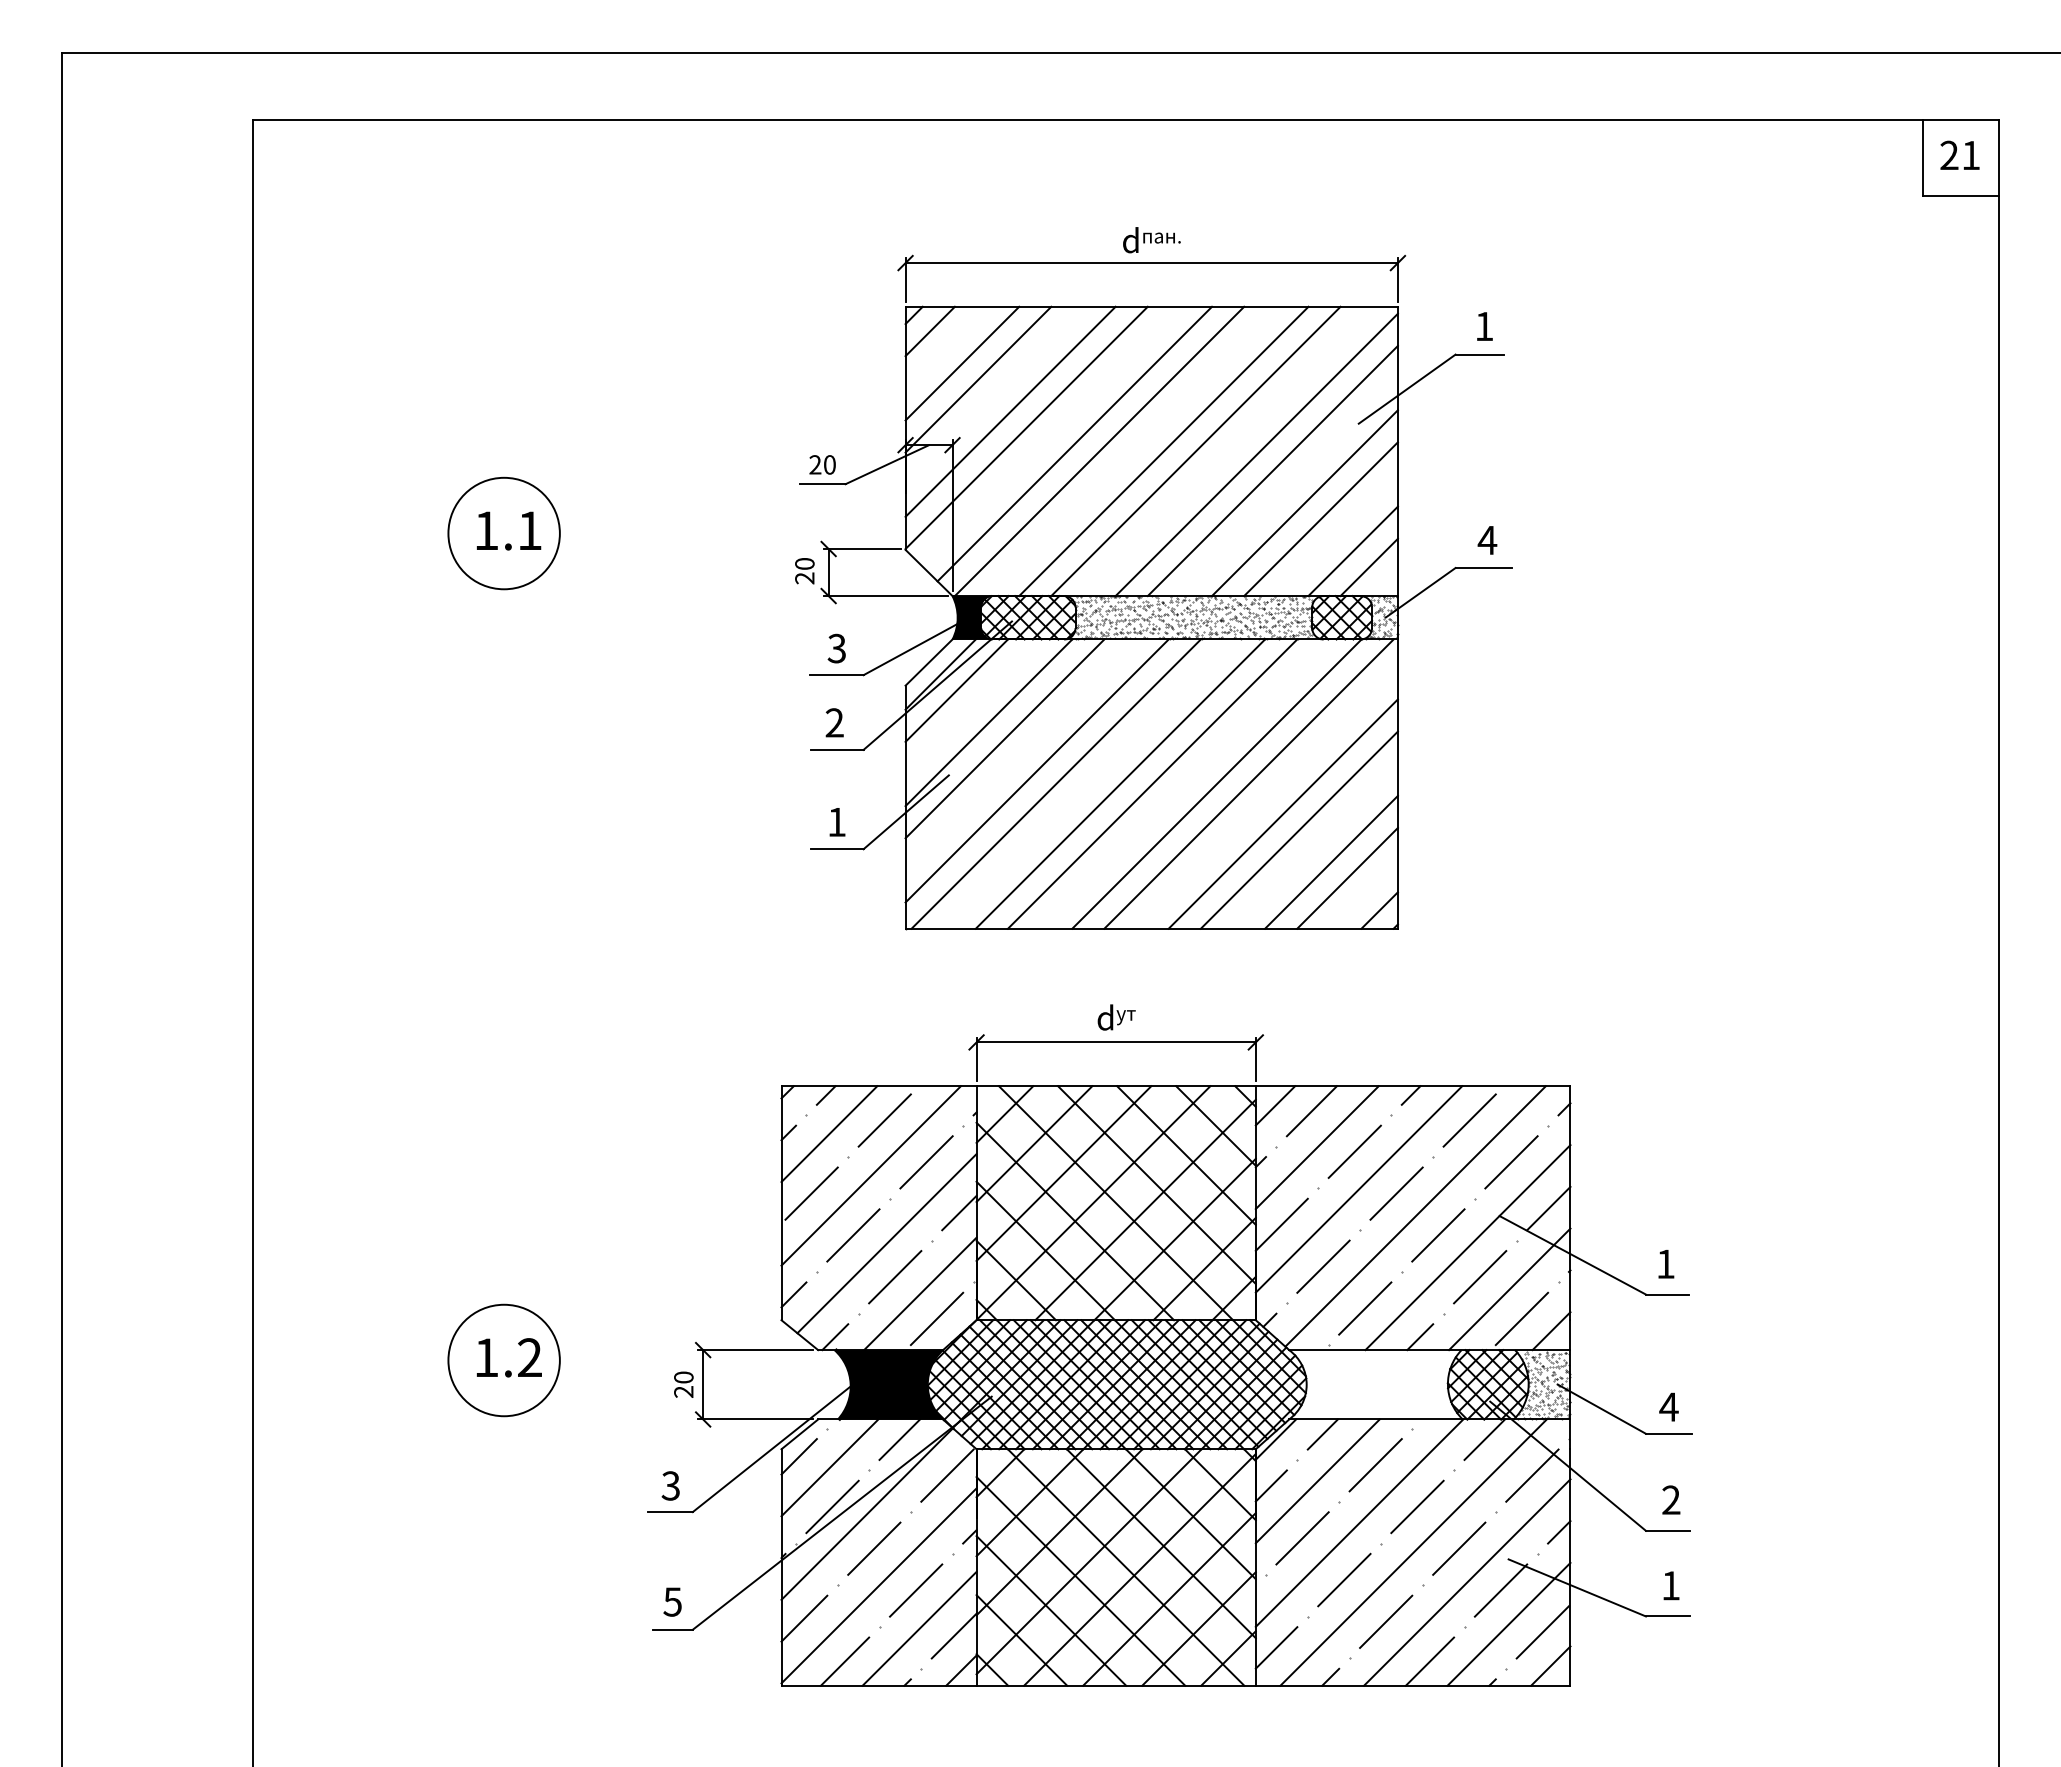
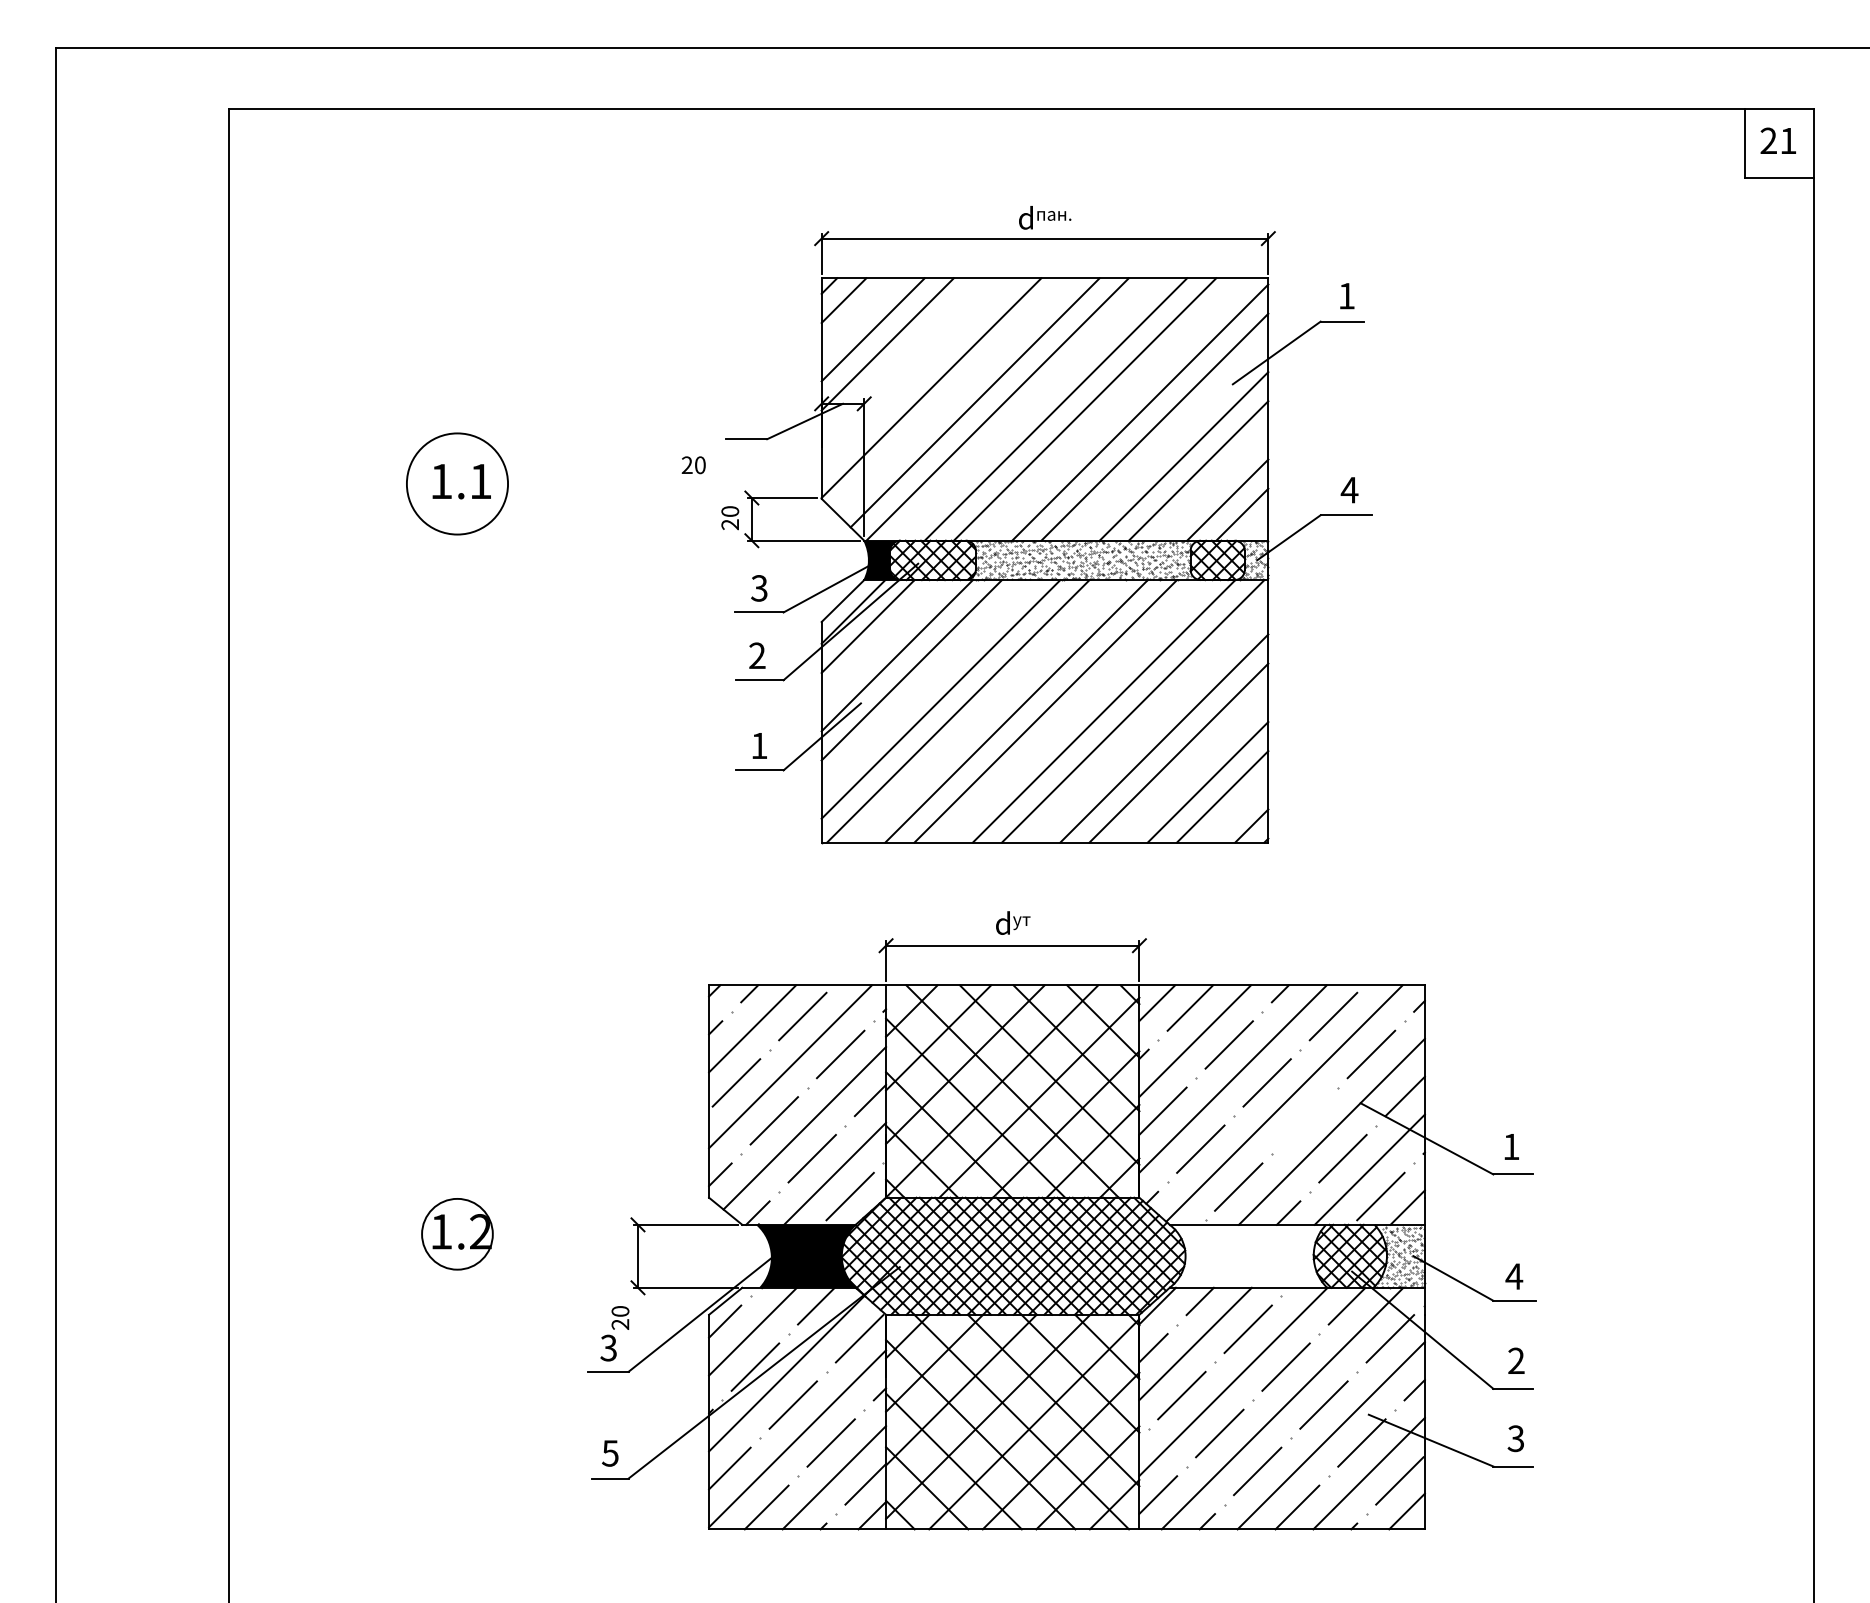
line: (1010, 411) -> (916, 373), removed
text: (822, 464) -> (693, 464), moved
line: (1438, 1235) -> (1305, 1120), removed
circle: (503, 1360) -> (456, 1234), size x0.7
text: (683, 1384) -> (620, 1317), moved
text: (1670, 1585) -> (1515, 1438), 1 -> 3

